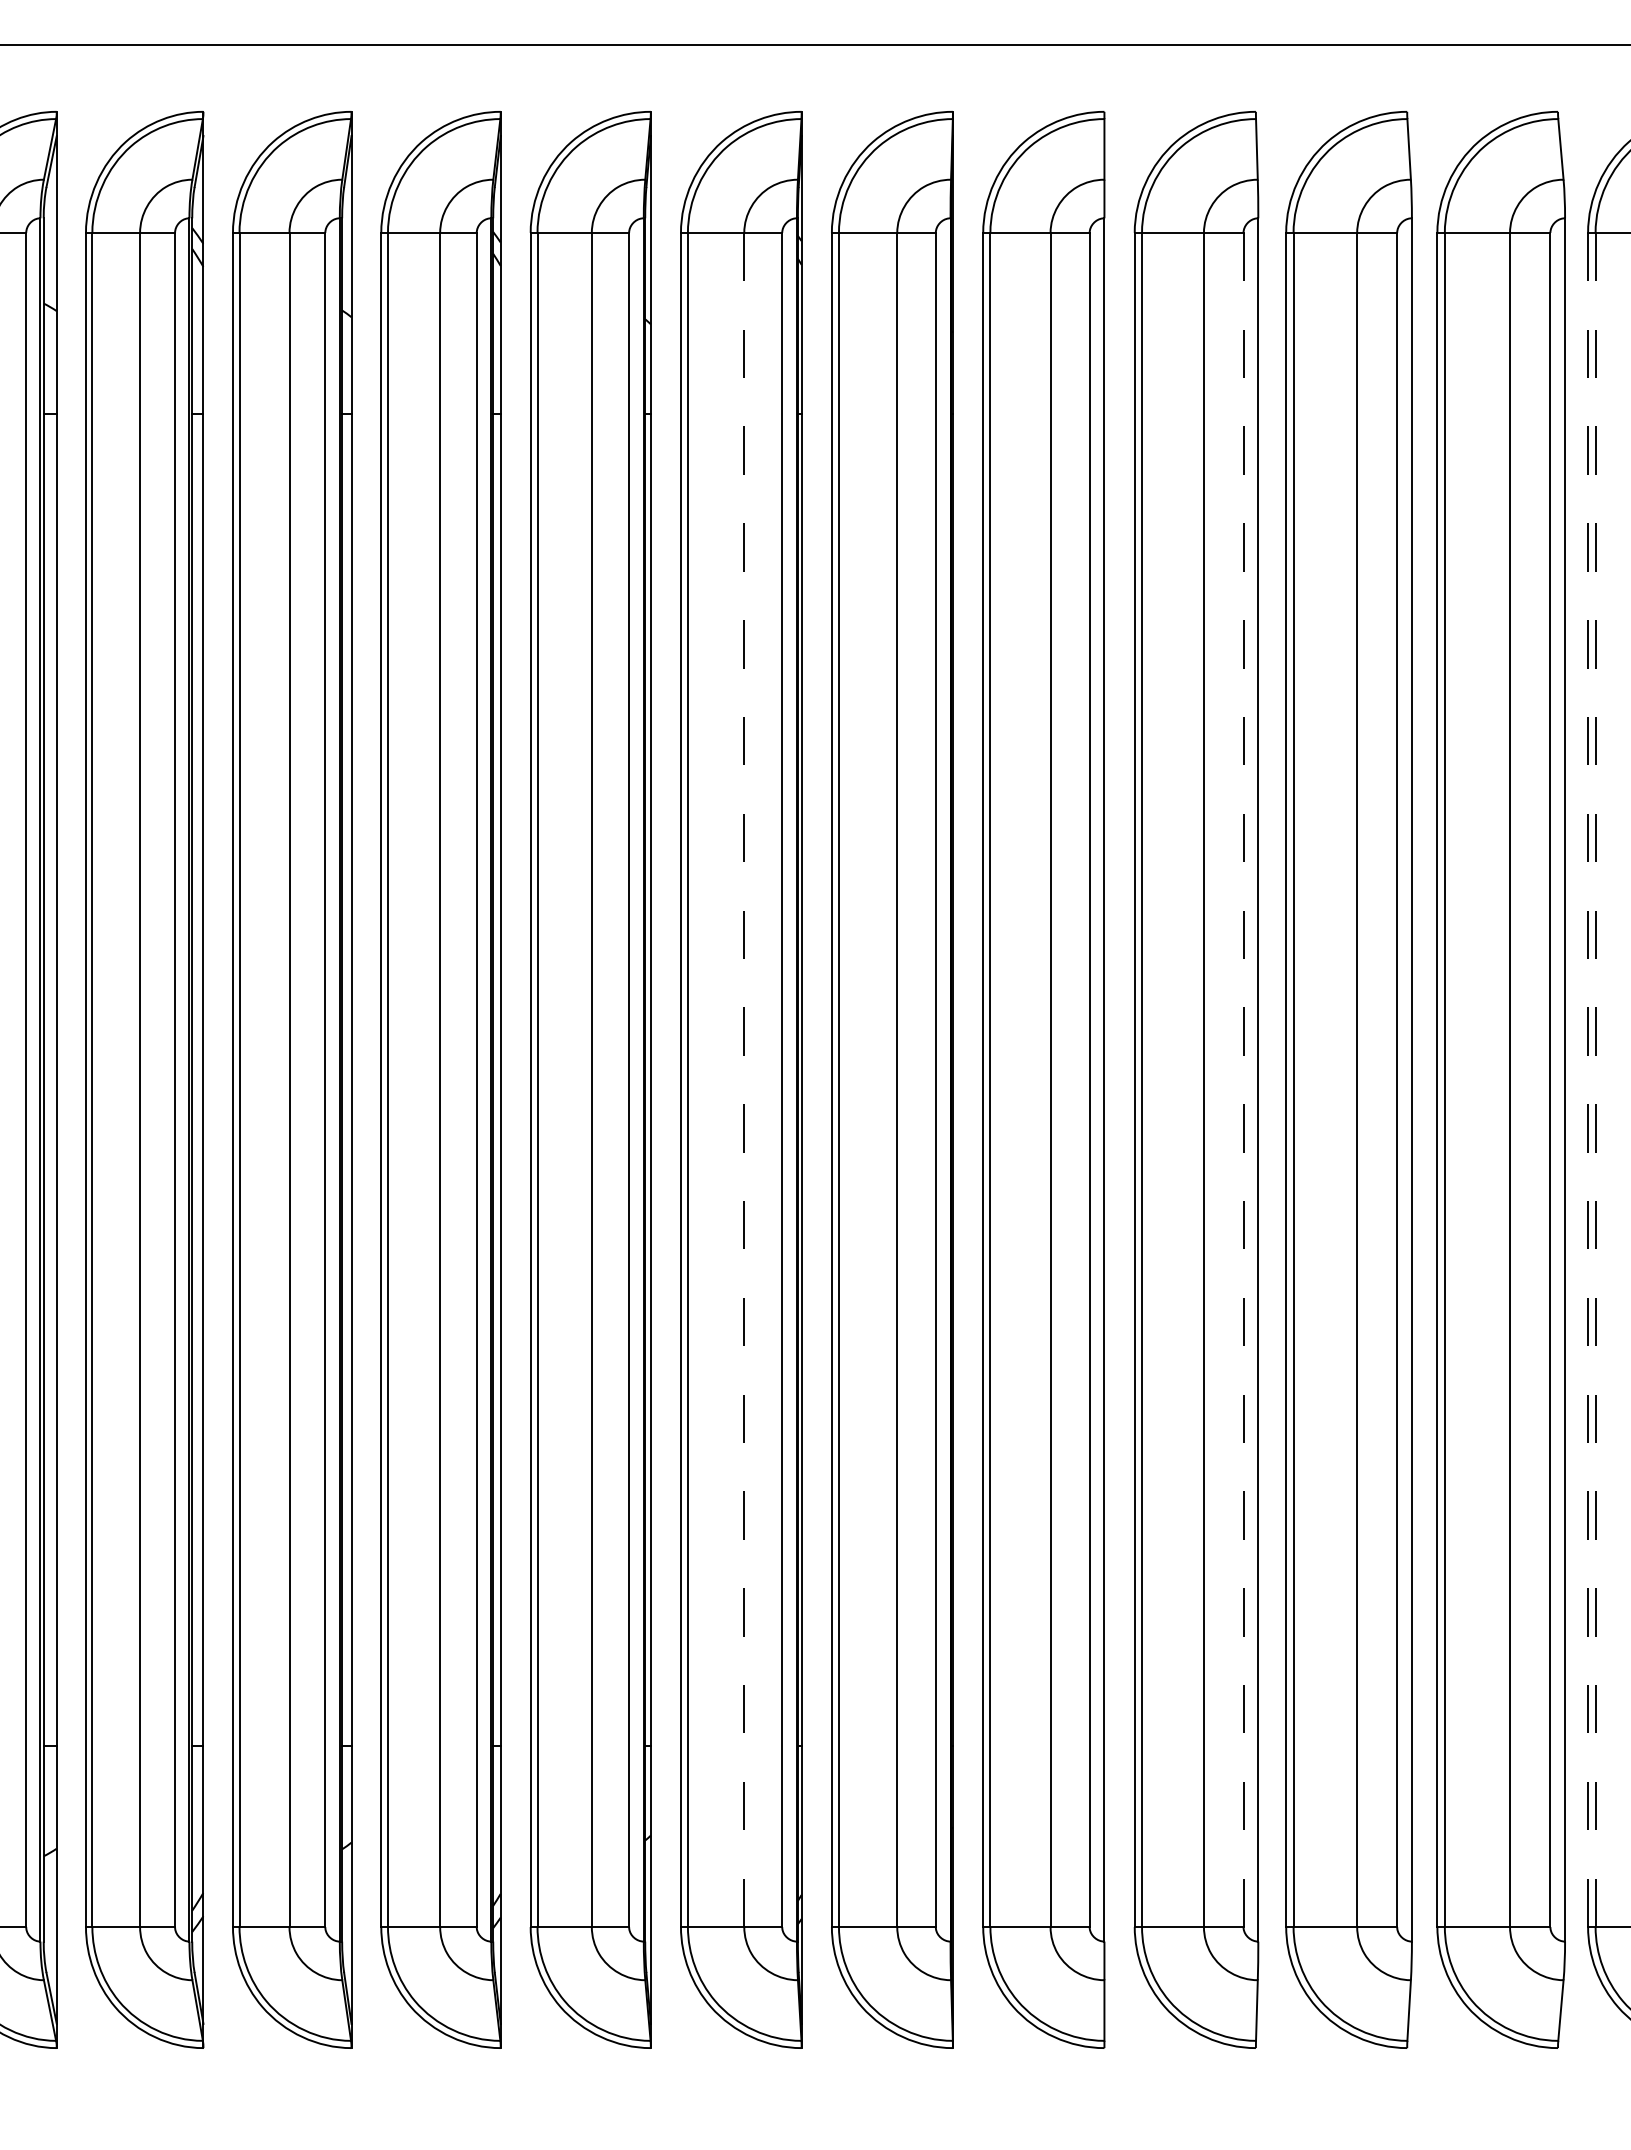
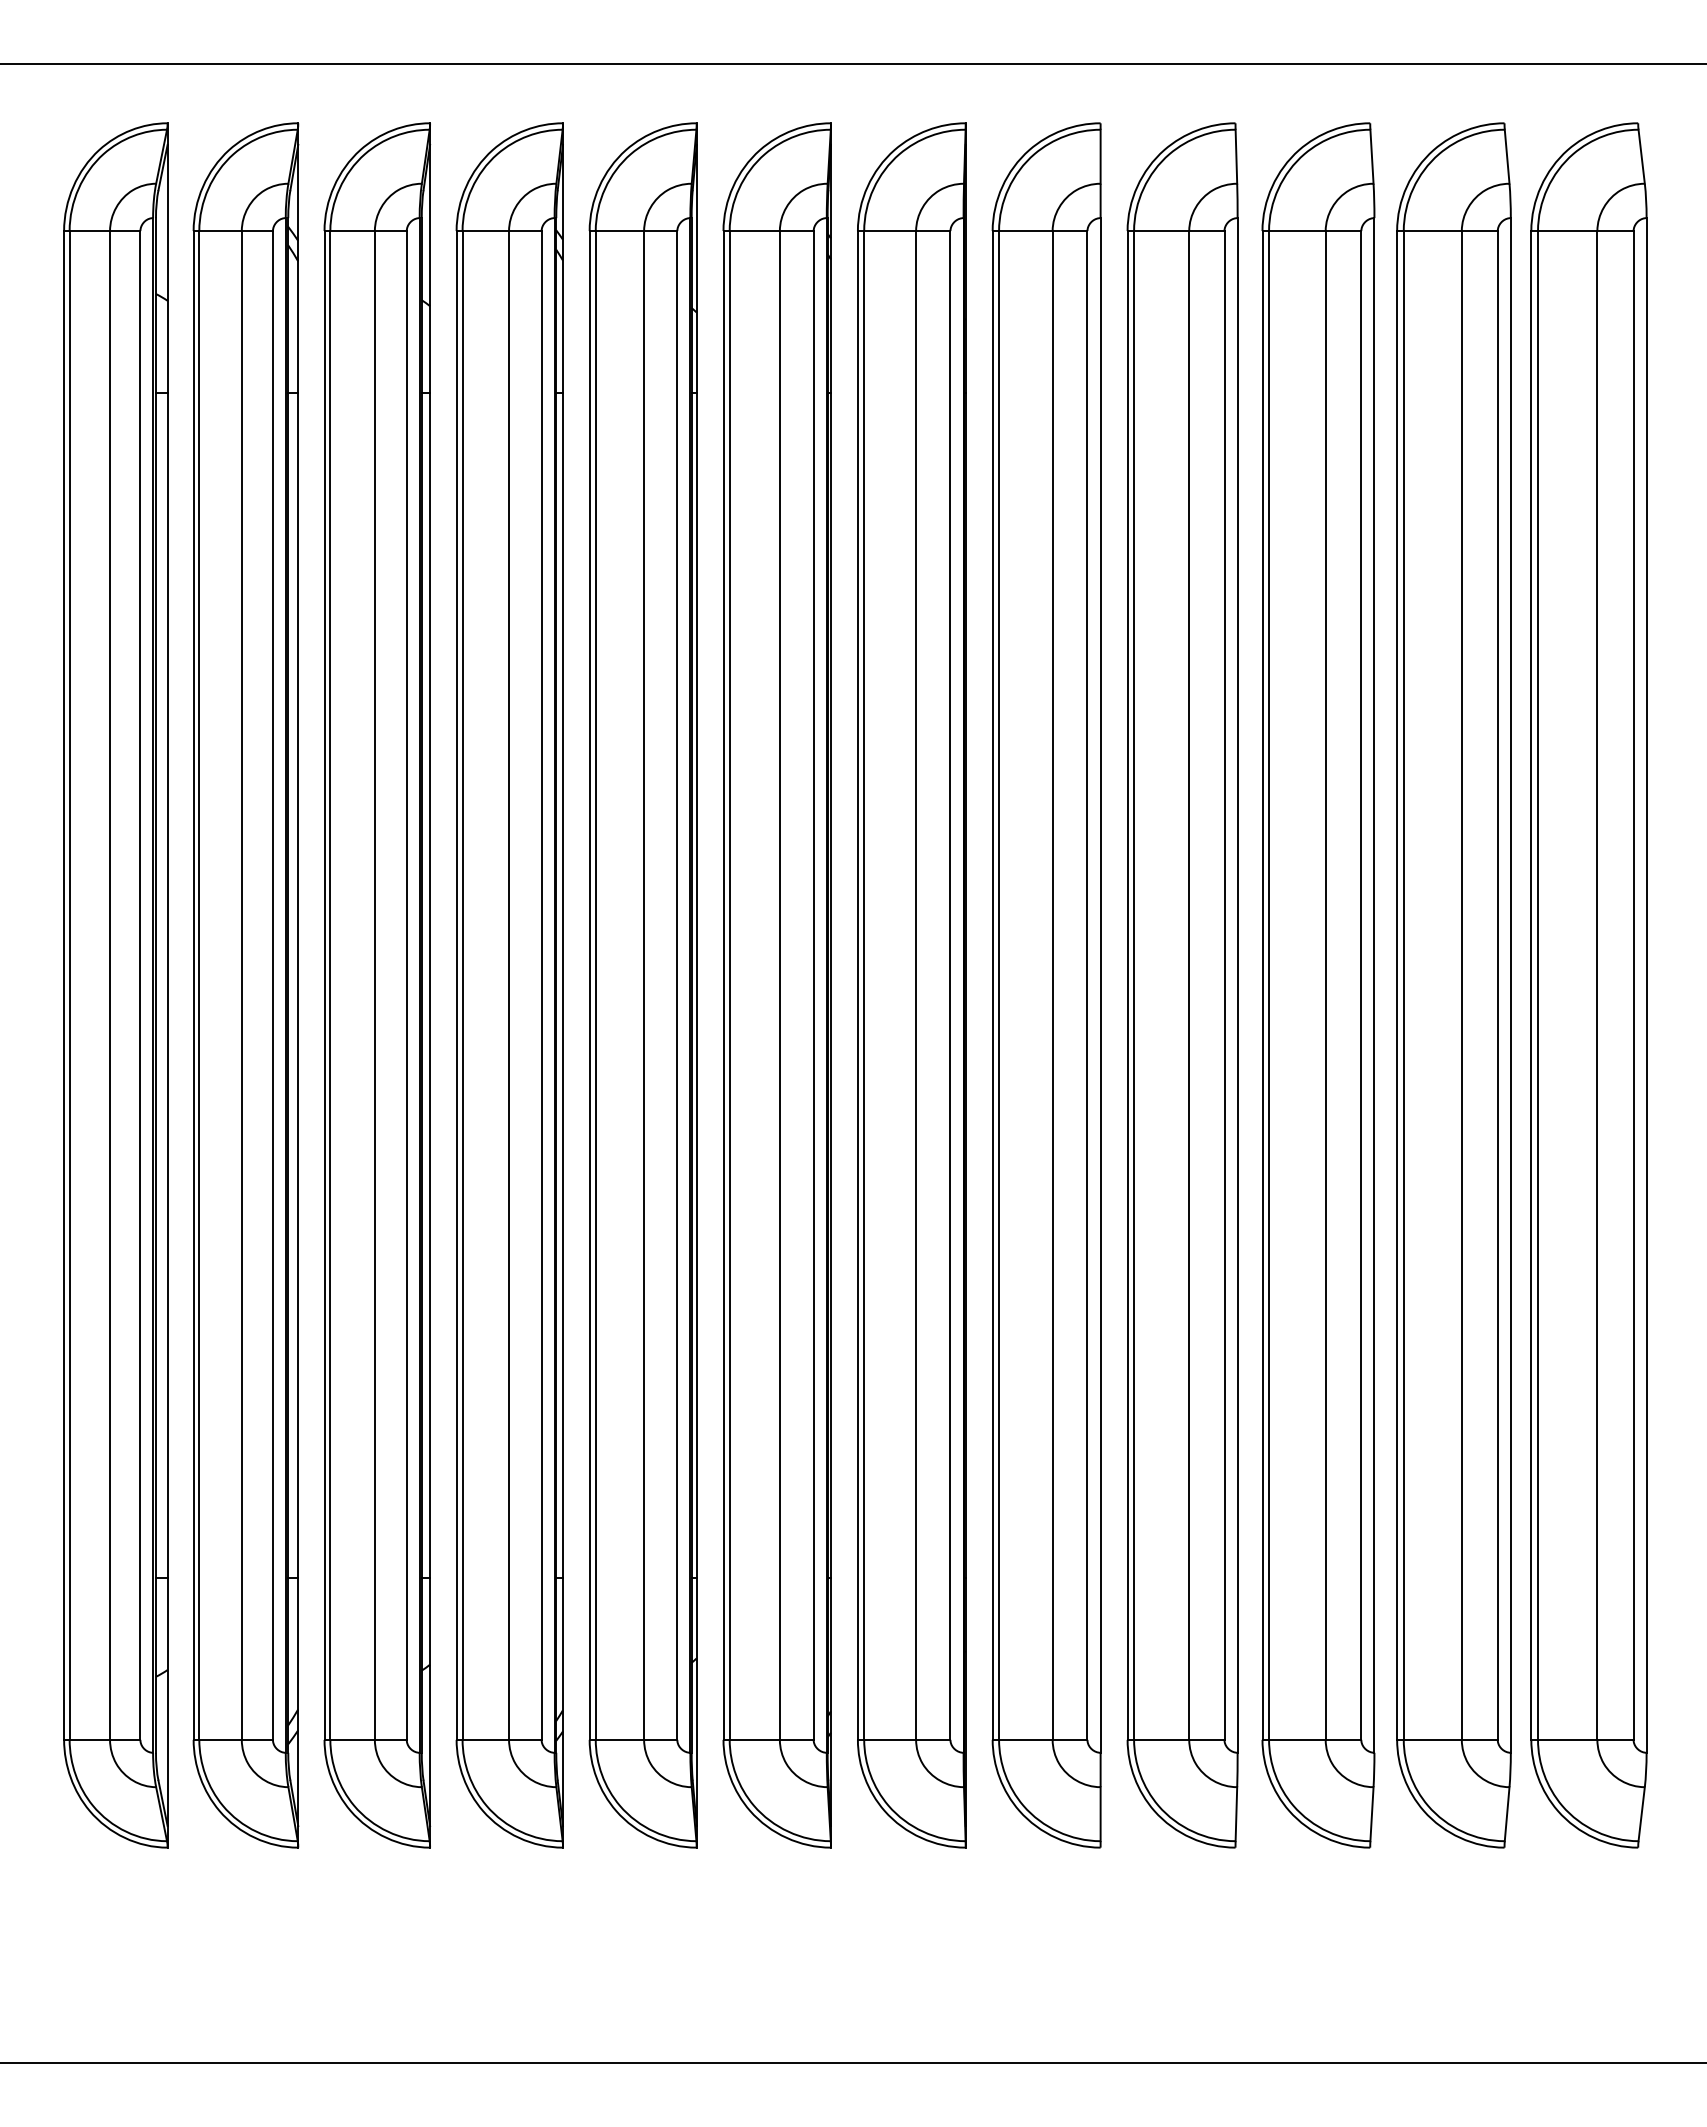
line: (743, 1078) -> (779, 984), dashed -> solid
line: (1243, 1078) -> (1224, 984), dashed -> solid
line: (1588, 1078) -> (1531, 984), dashed -> solid
line: (1596, 1078) -> (1538, 984), dashed -> solid

